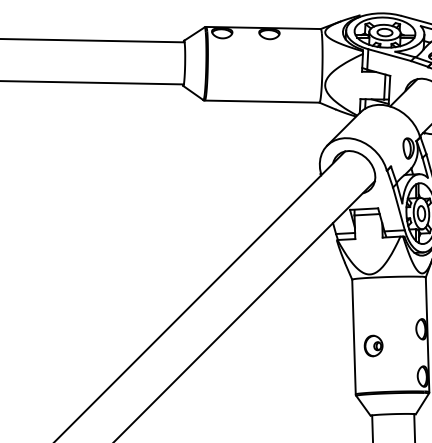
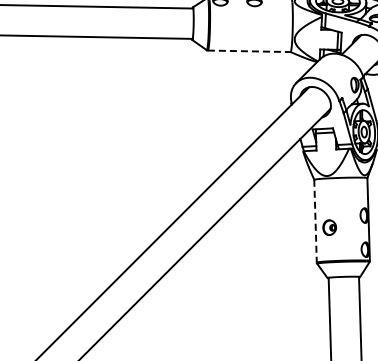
line: (262, 101) -> (249, 51), solid -> dashed
line: (353, 337) -> (315, 221), solid -> dashed

